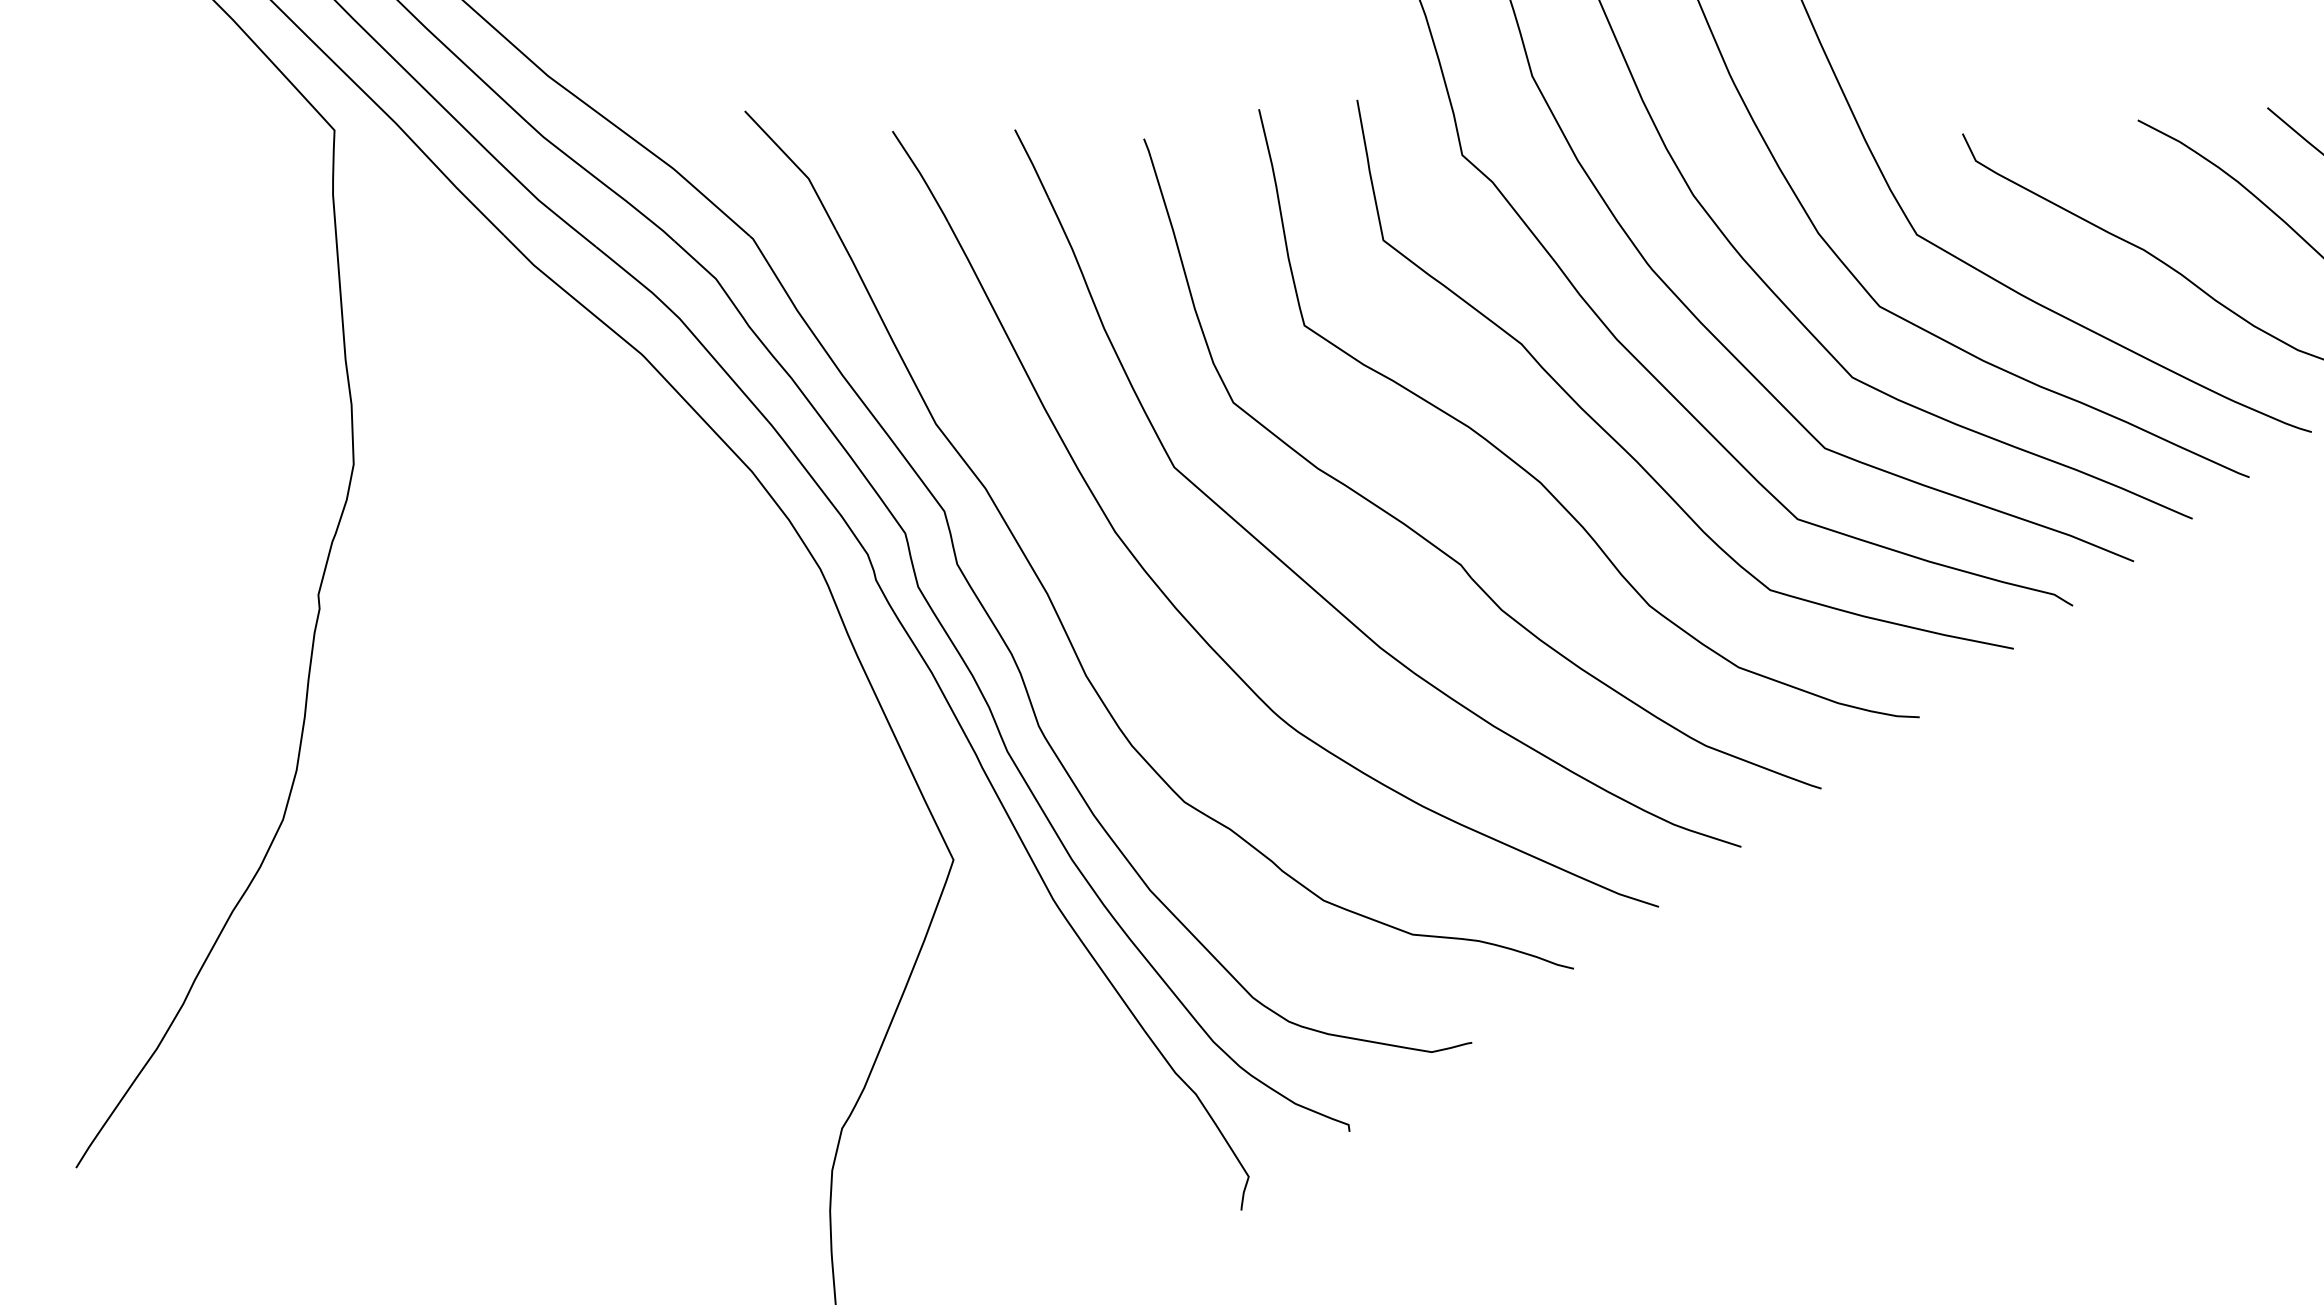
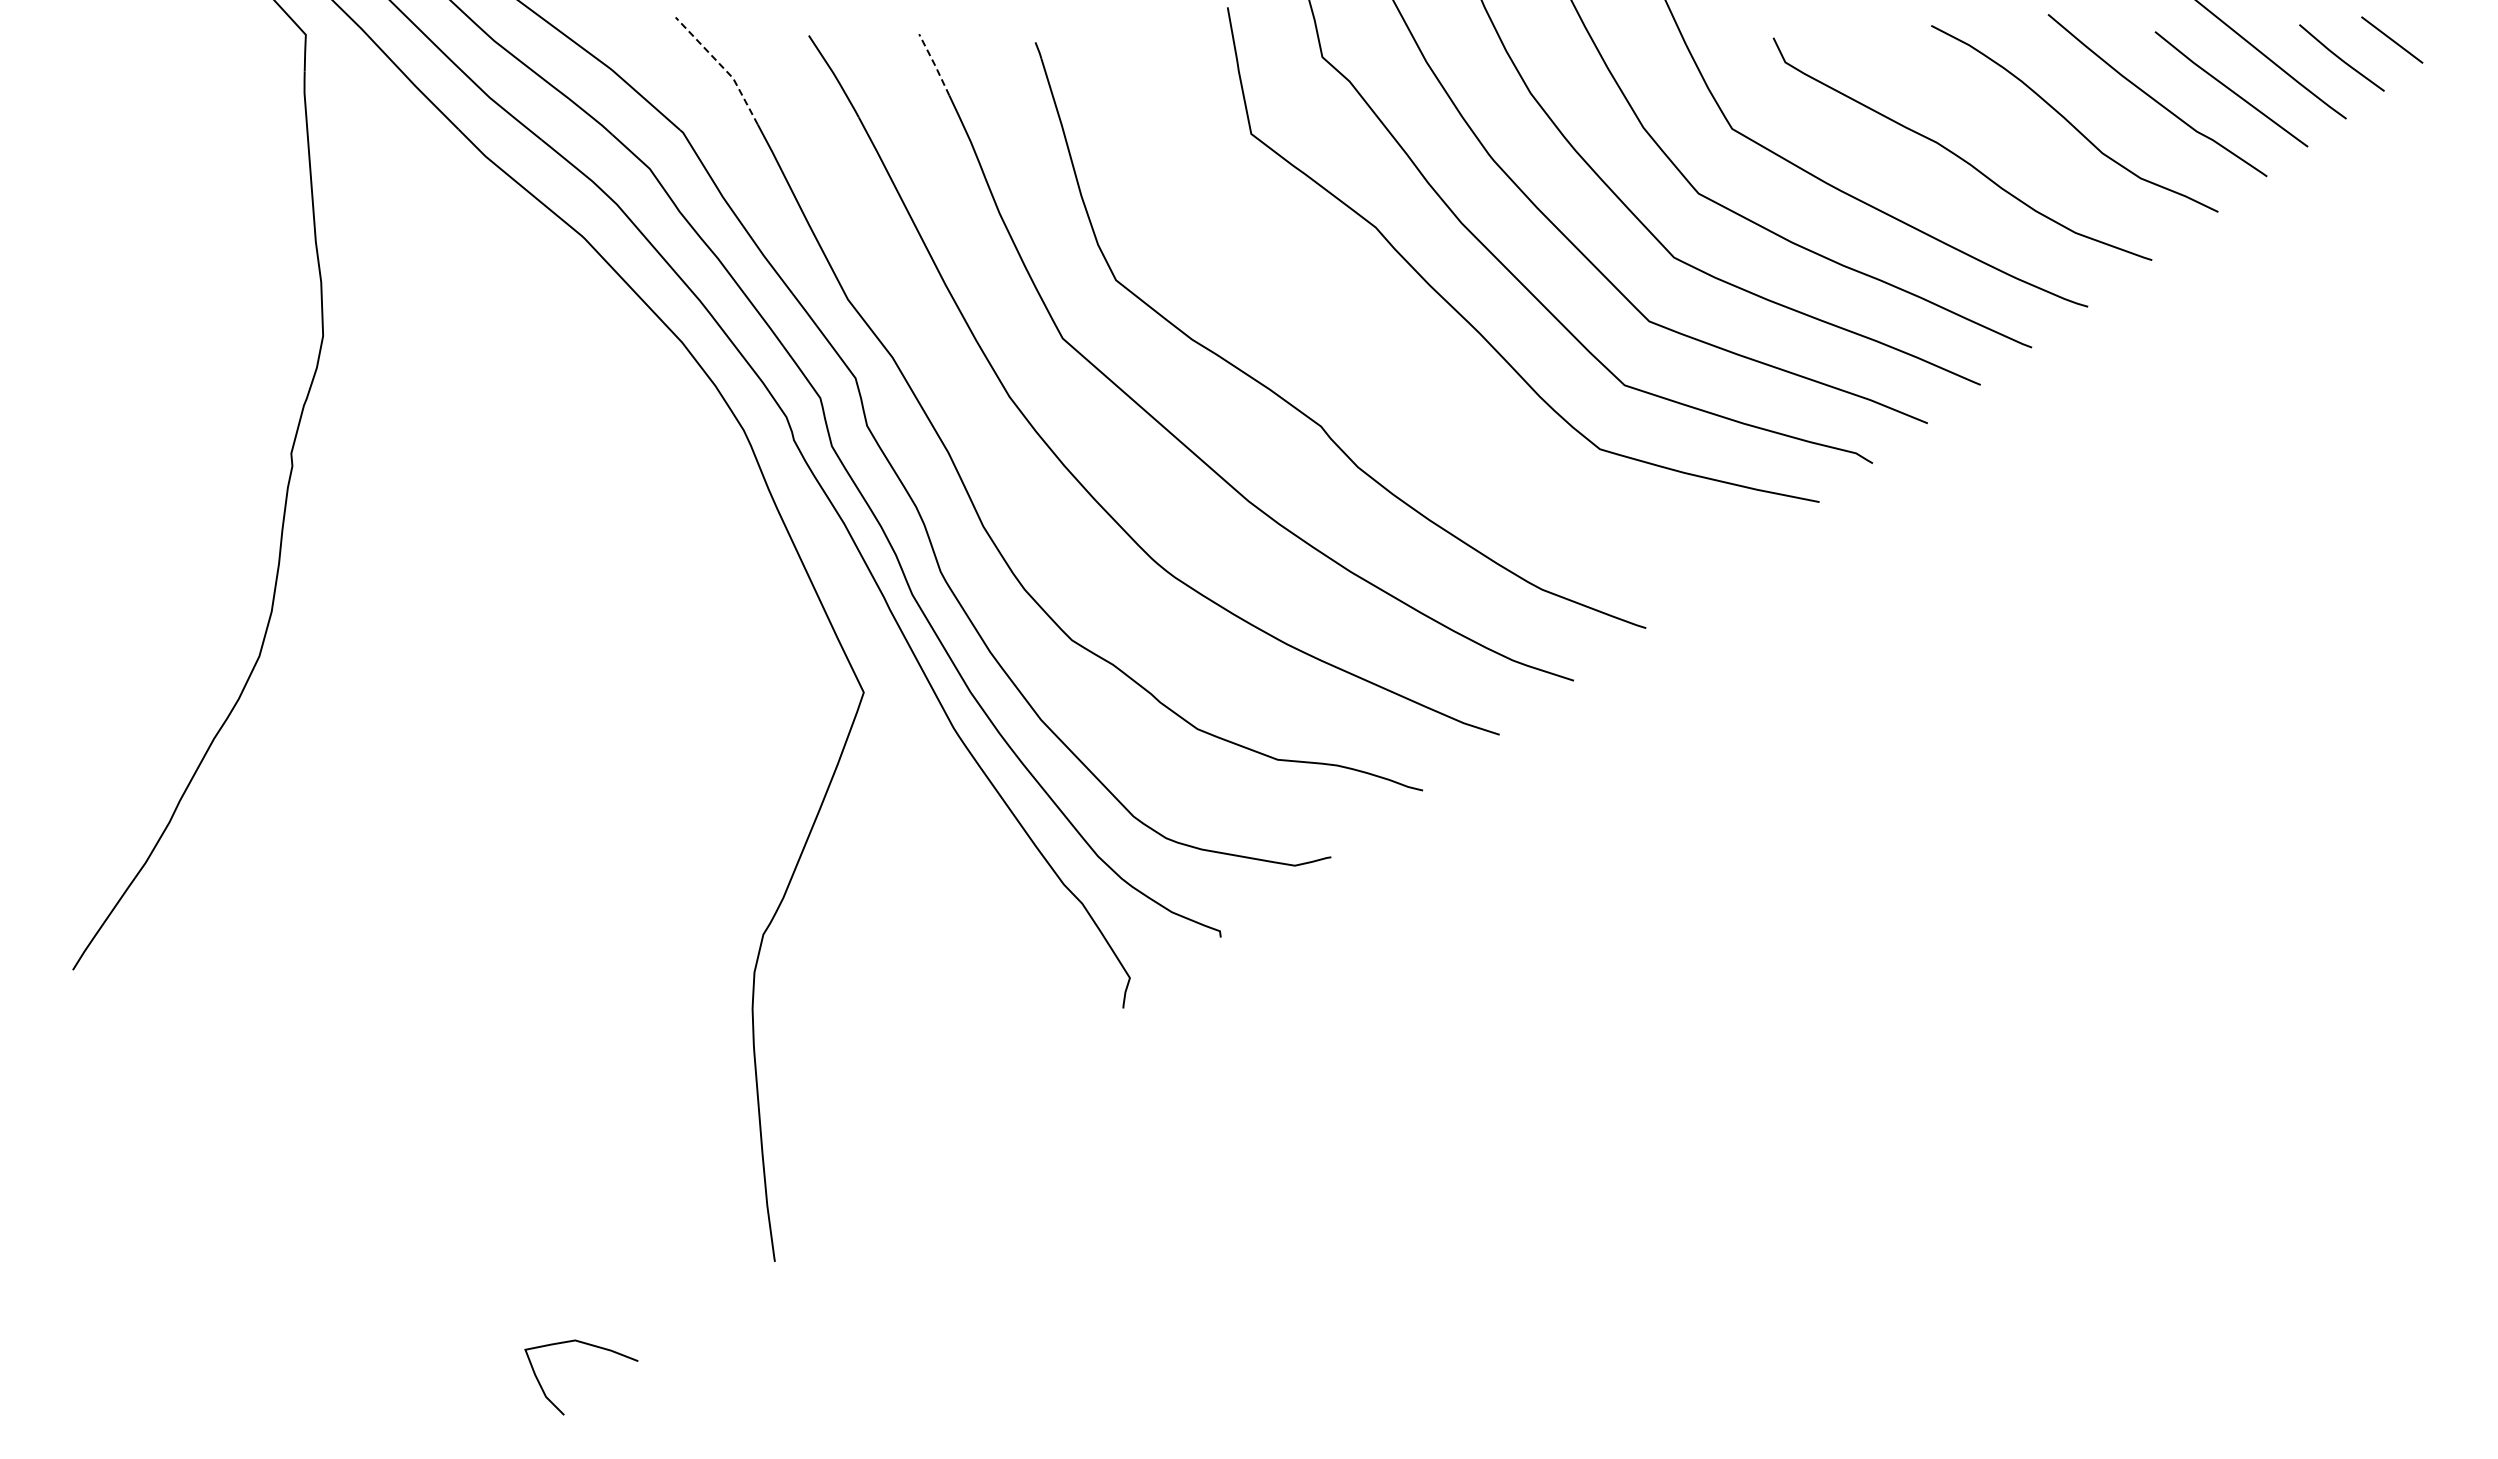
line: (1031, 163) -> (934, 64), solid -> dashed
line: (796, 166) -> (722, 67), solid -> dashed
curve: (1534, 476) -> (1387, 346), removed

